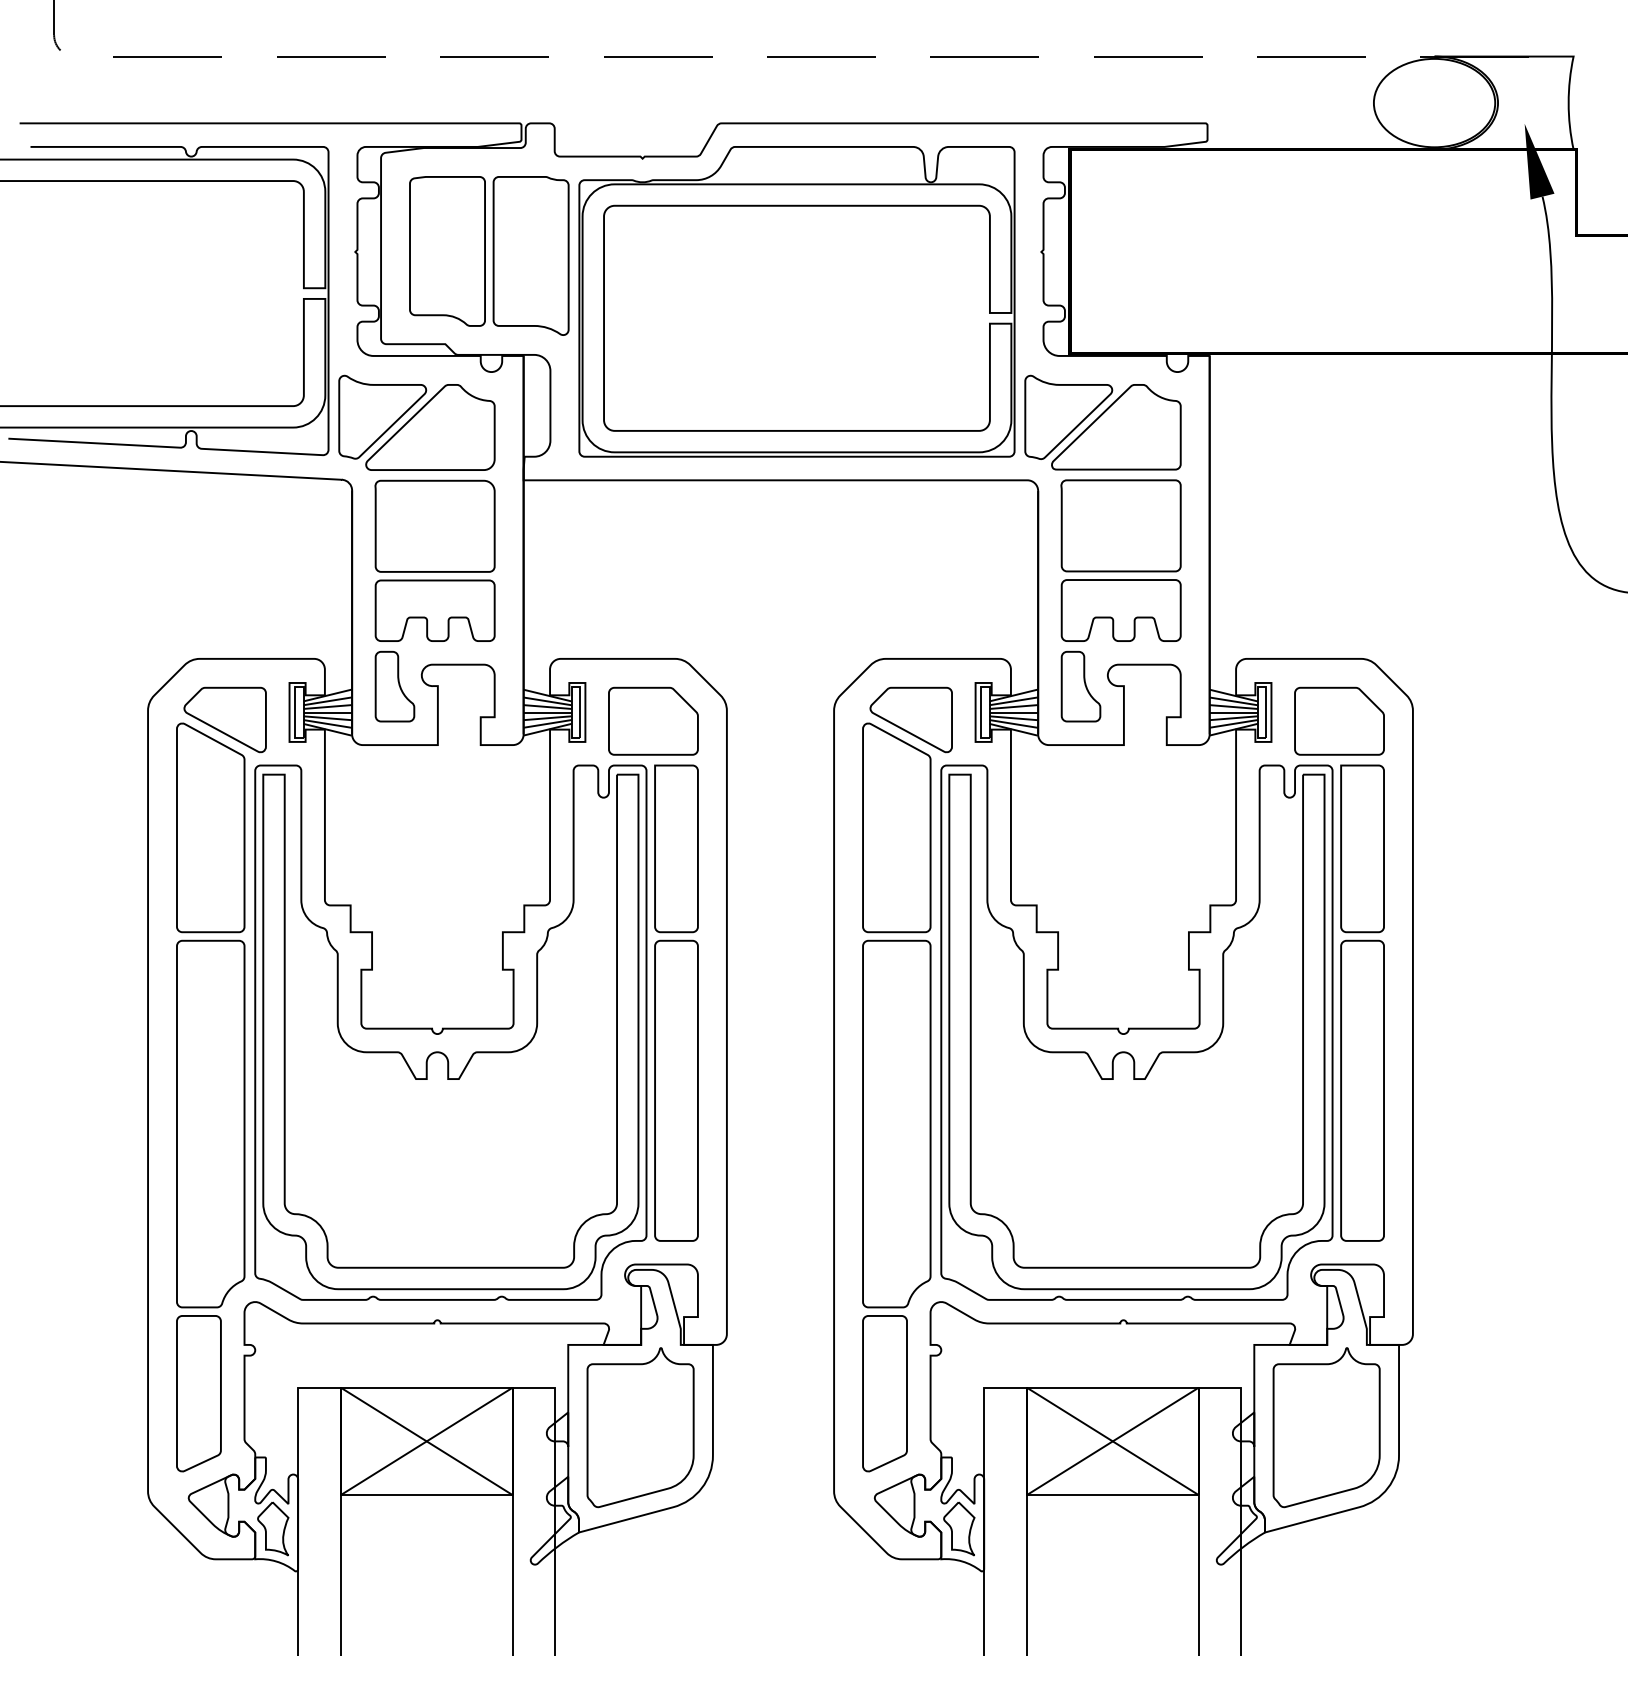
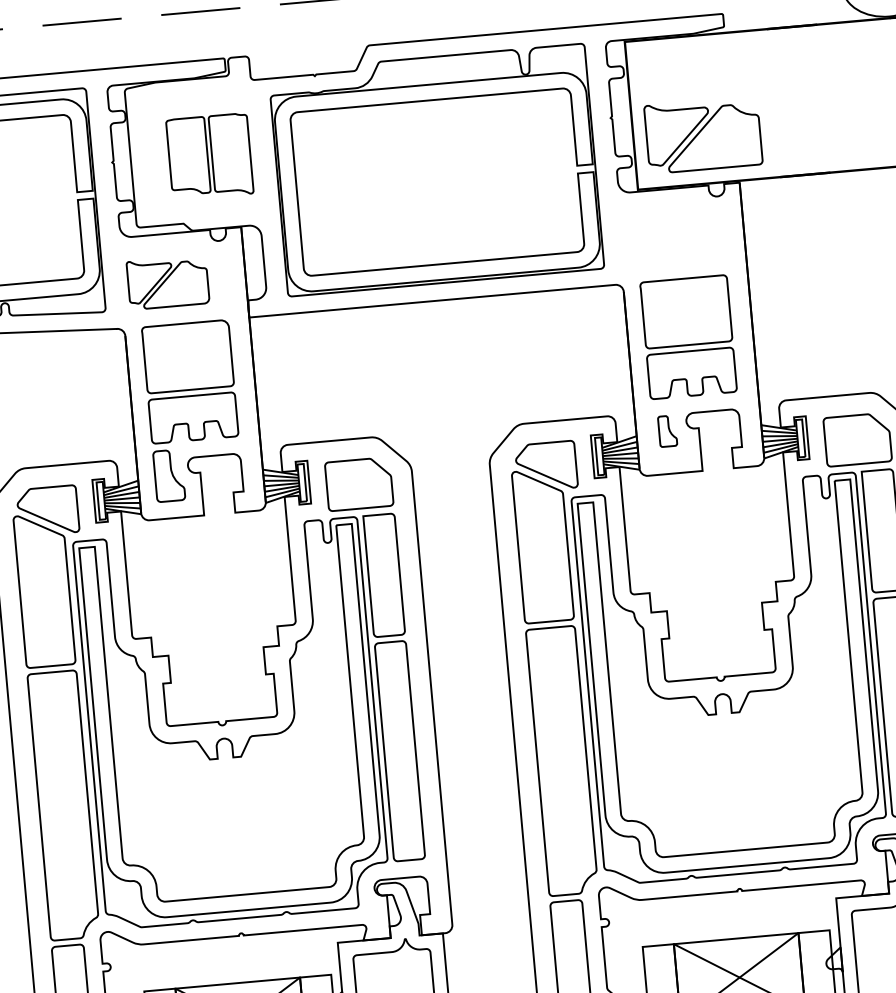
part: (489, 255) -> (209, 156), size x0.7
part: (416, 422) -> (167, 282), size x0.7
part: (1102, 422) -> (703, 135), moved
part: (1080, 686) -> (667, 431), size x0.6

